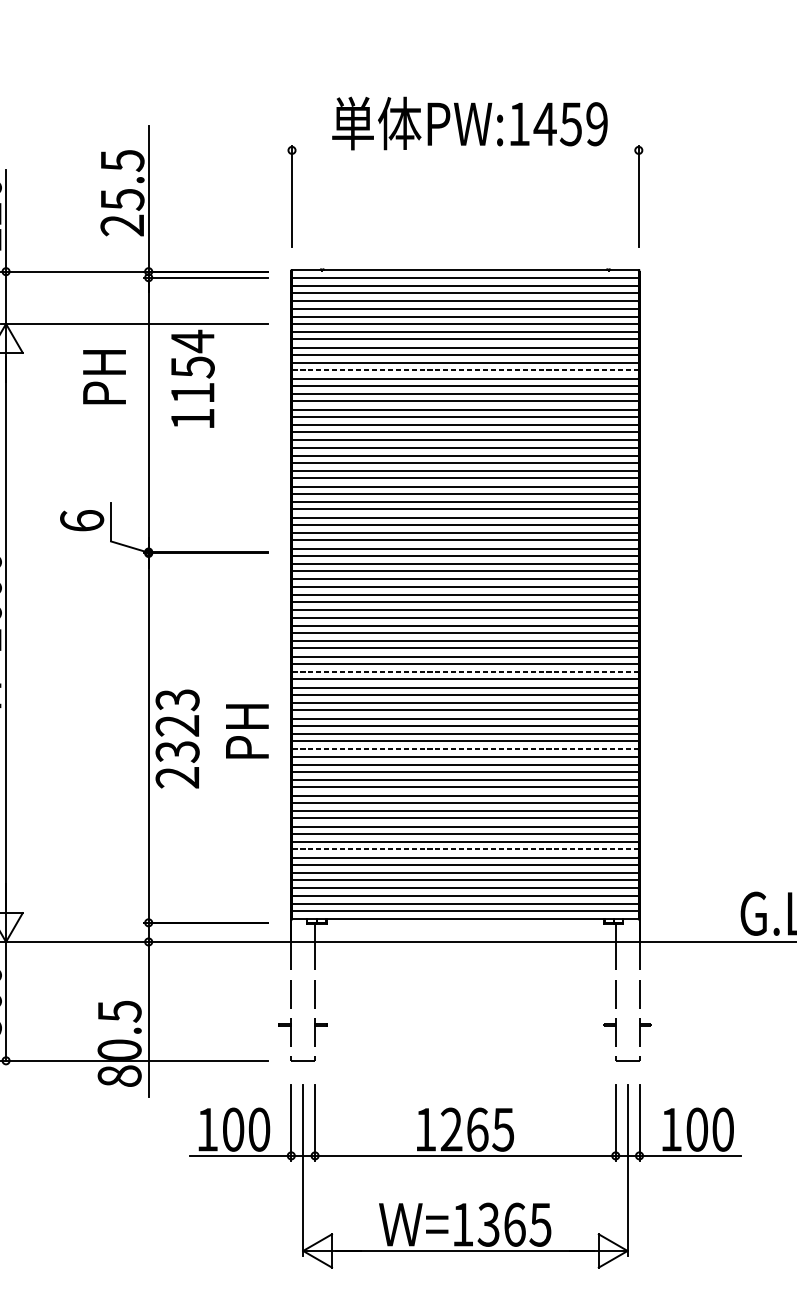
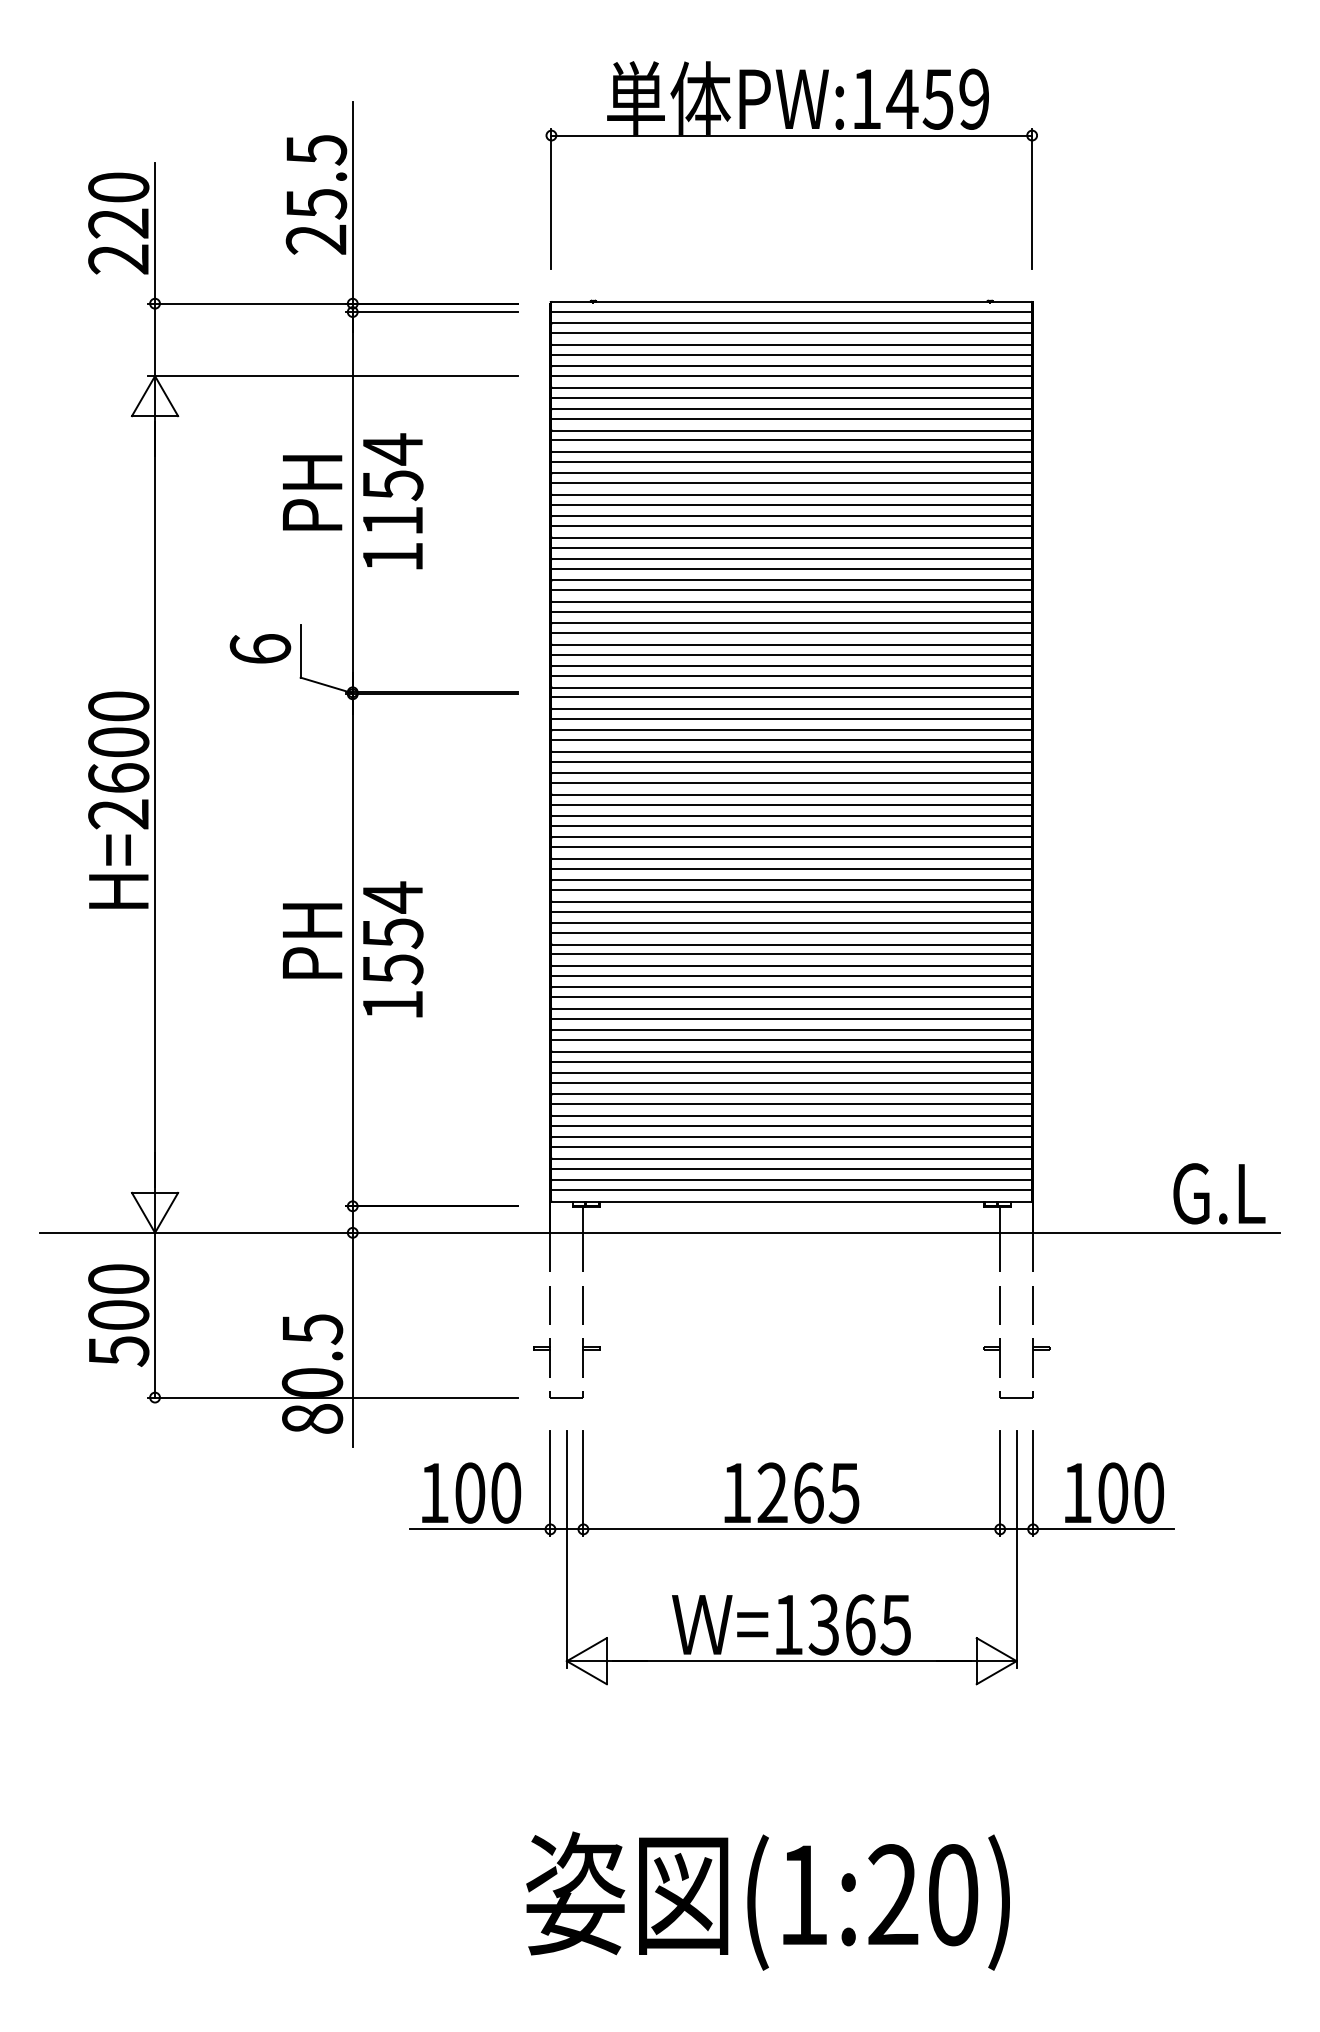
line: (465, 150) -> (791, 135), added
line: (465, 370) -> (791, 440), dashed -> solid
text: (104, 376) -> (312, 492), moved
text: (193, 379) -> (393, 501), moved
line: (465, 671) -> (791, 858), dashed -> solid
text: (247, 731) -> (312, 940), moved
text: (177, 738) -> (392, 950), 2323 -> 1554
line: (465, 749) -> (791, 965), dashed -> solid
line: (465, 849) -> (791, 1104), dashed -> solid

